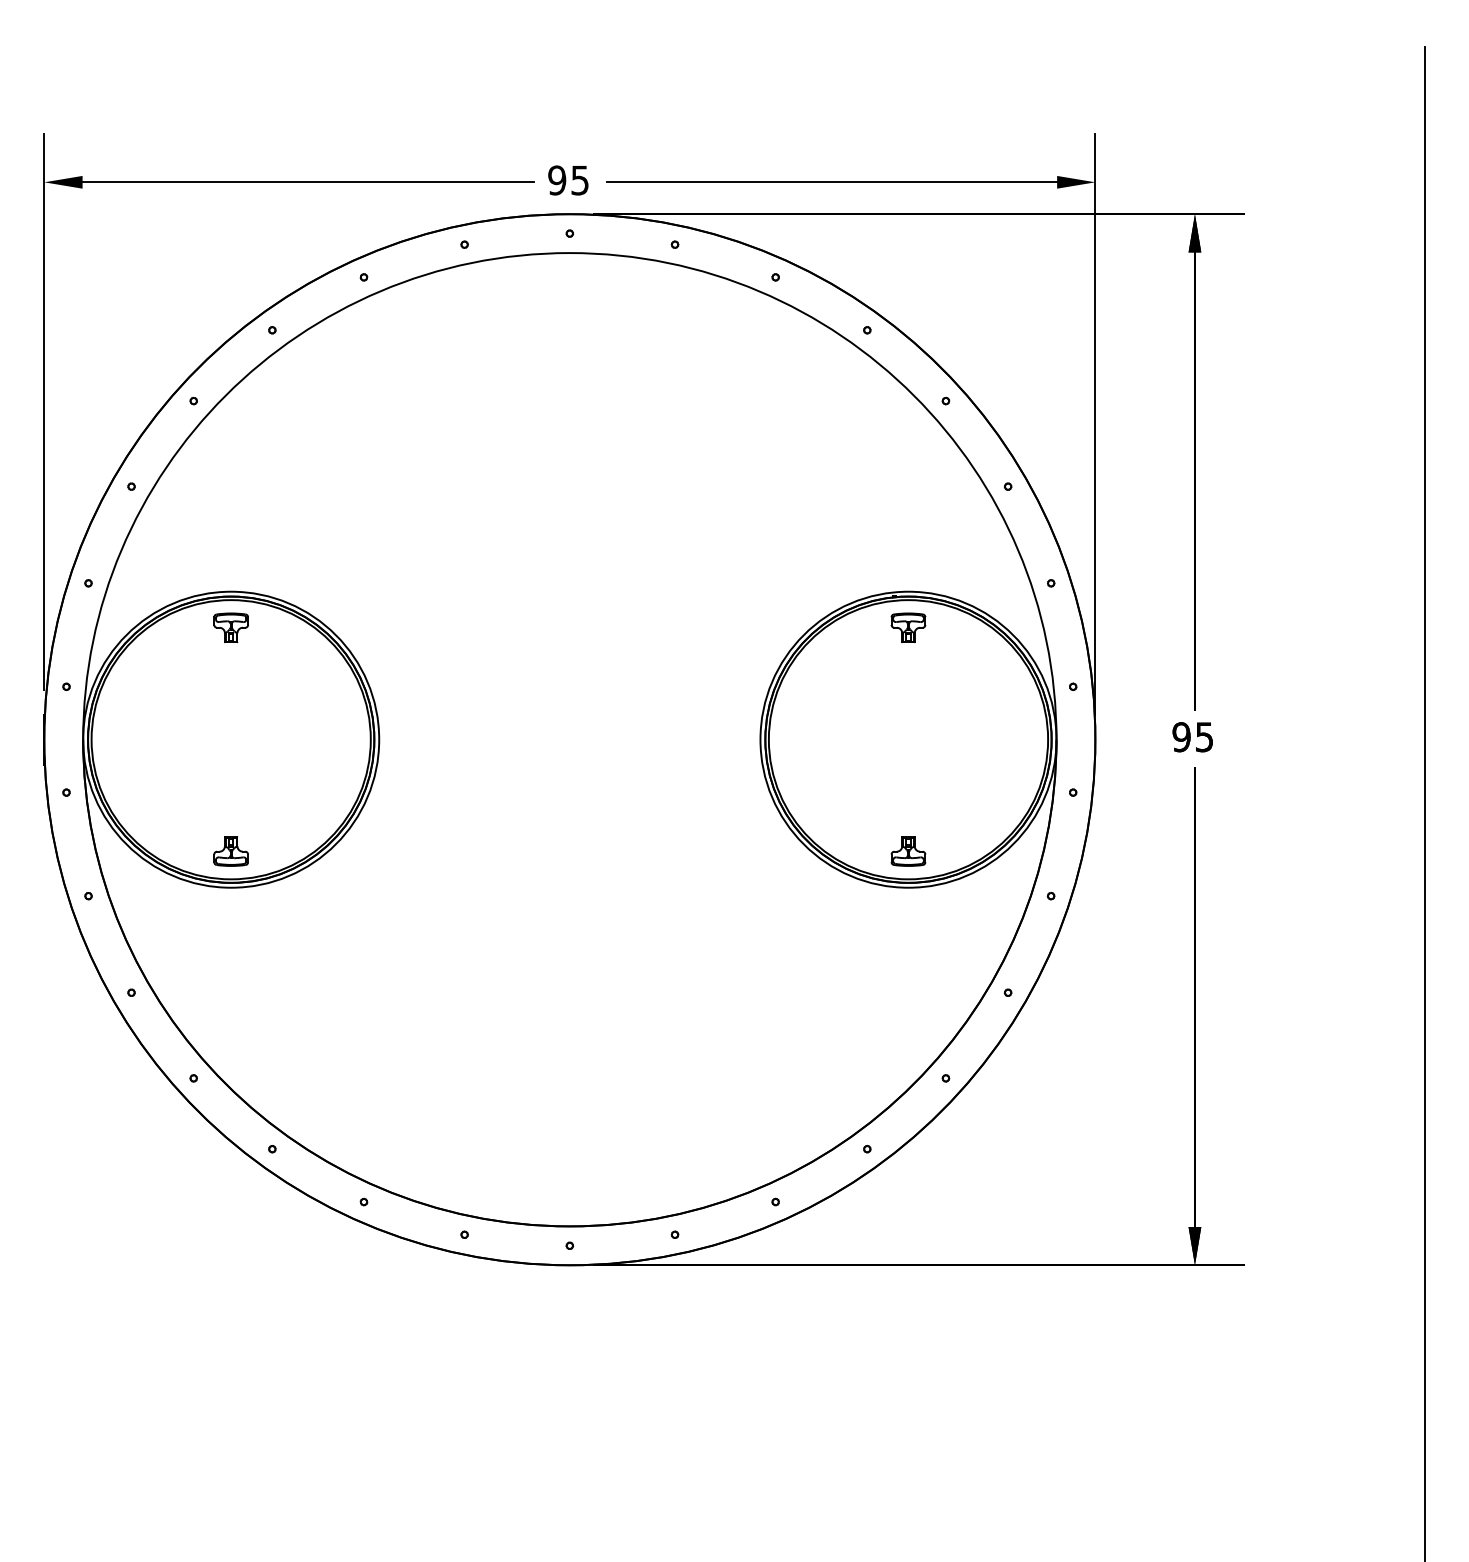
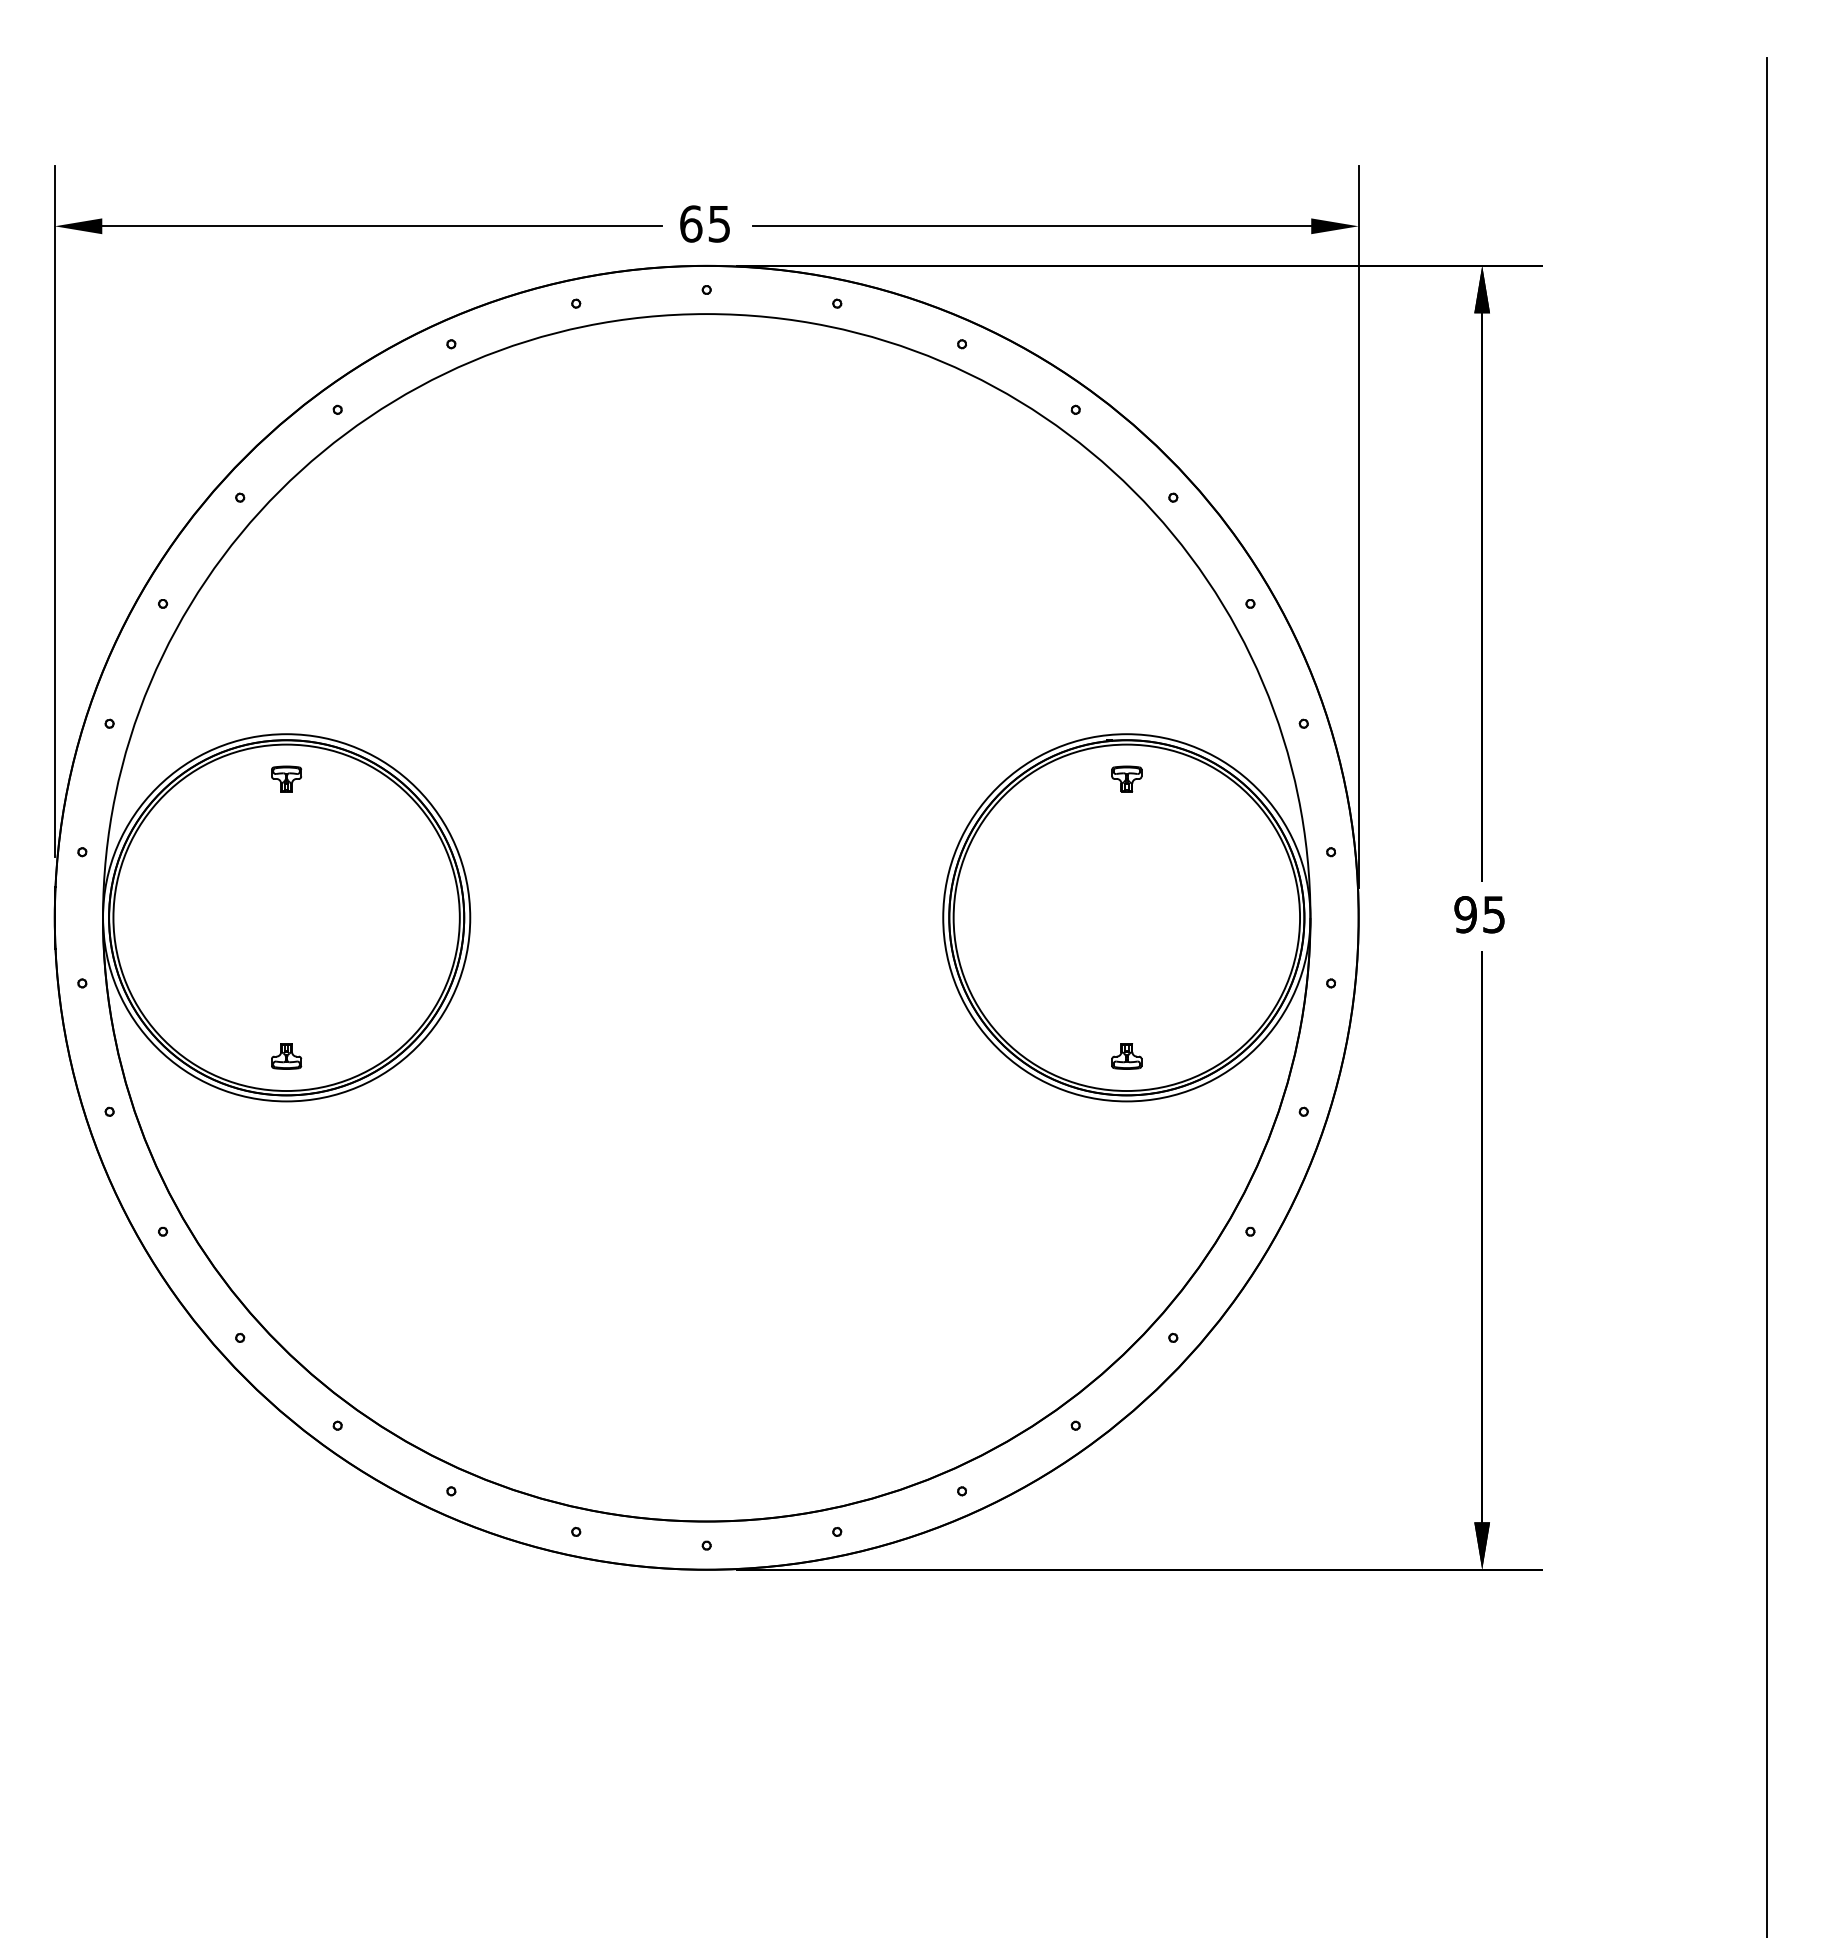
text: (556, 180) -> (690, 223), 95 -> 65
part: (231, 627) -> (286, 778), size x0.7
part: (908, 627) -> (1126, 778), size x0.7
part: (231, 851) -> (286, 1056), size x0.7
part: (908, 851) -> (1126, 1056), size x0.7

